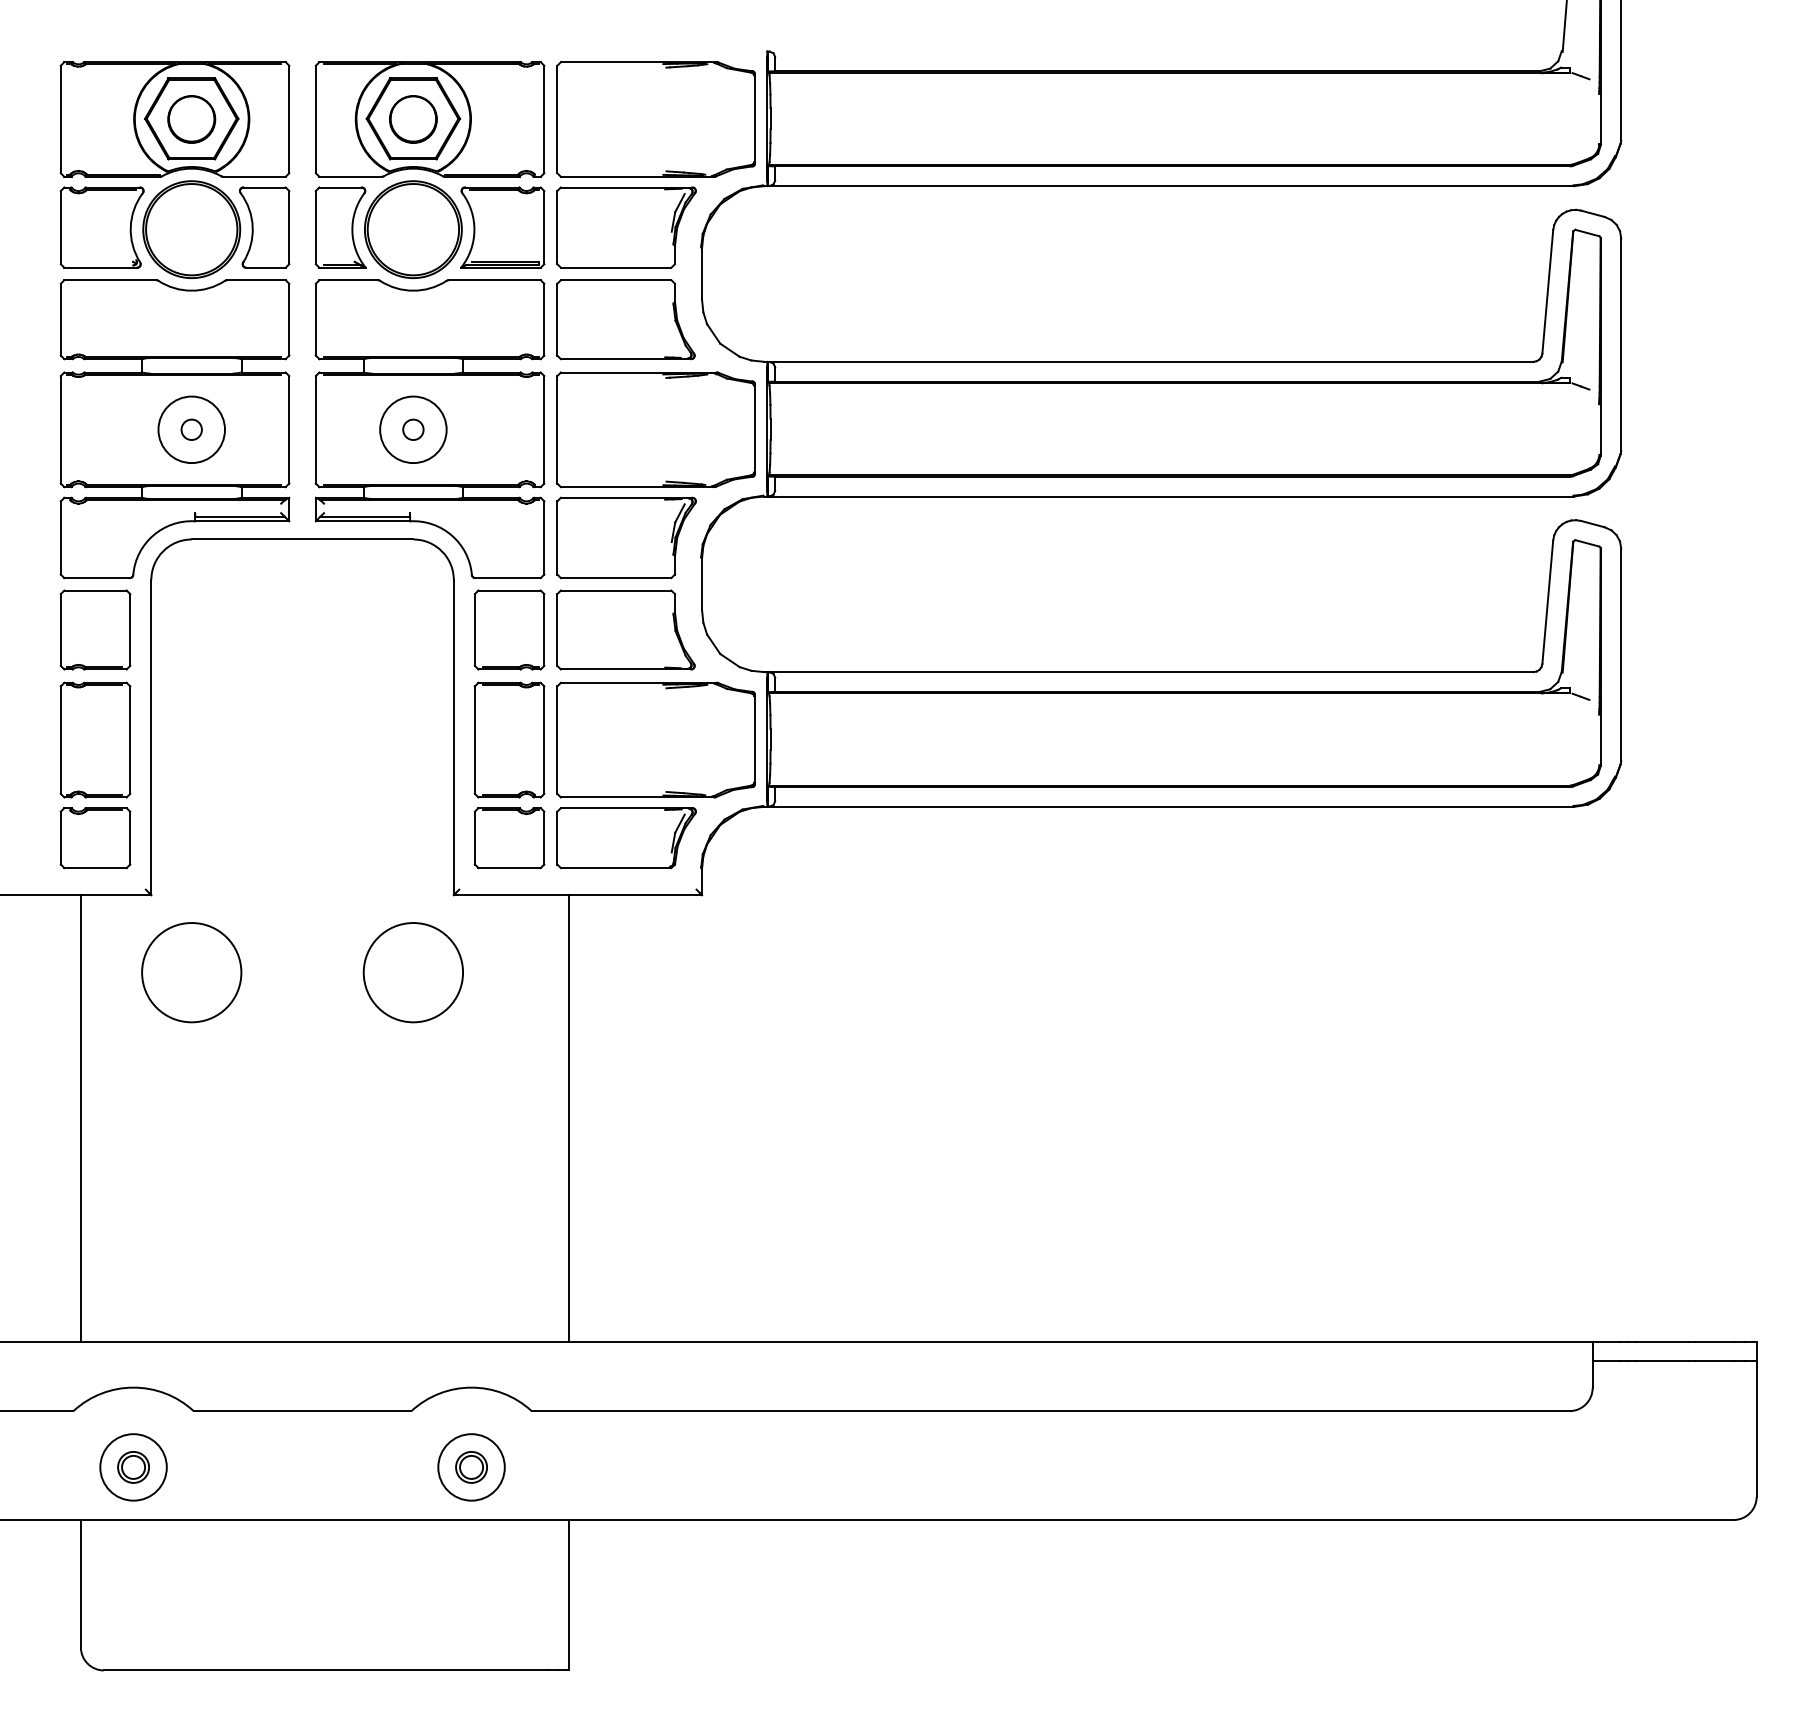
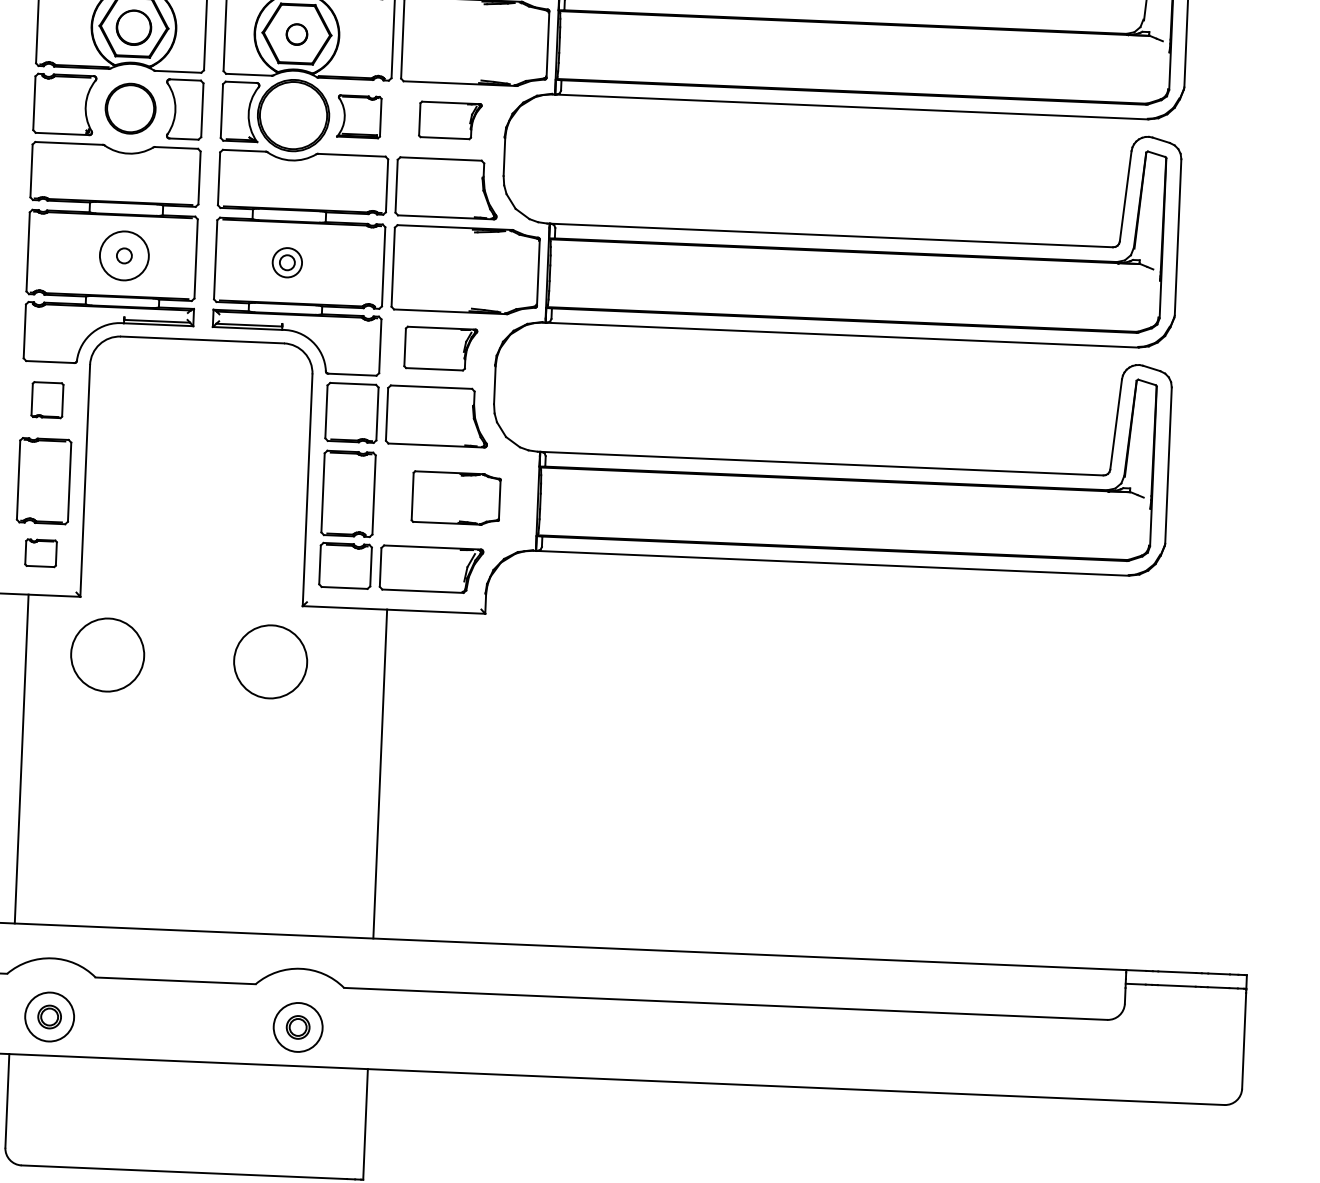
circle: (413, 119) -> (297, 34), size x0.6
part: (502, 227) -> (359, 116), size x0.7
part: (626, 227) -> (450, 120), size x0.6
part: (191, 229) -> (130, 108), size x0.7
circle: (413, 429) -> (287, 262), size x0.6
part: (626, 537) -> (440, 348), size x0.7
part: (95, 629) -> (47, 399), size x0.6
part: (655, 739) -> (455, 497), size x0.6
part: (95, 838) -> (41, 553), size x0.6

